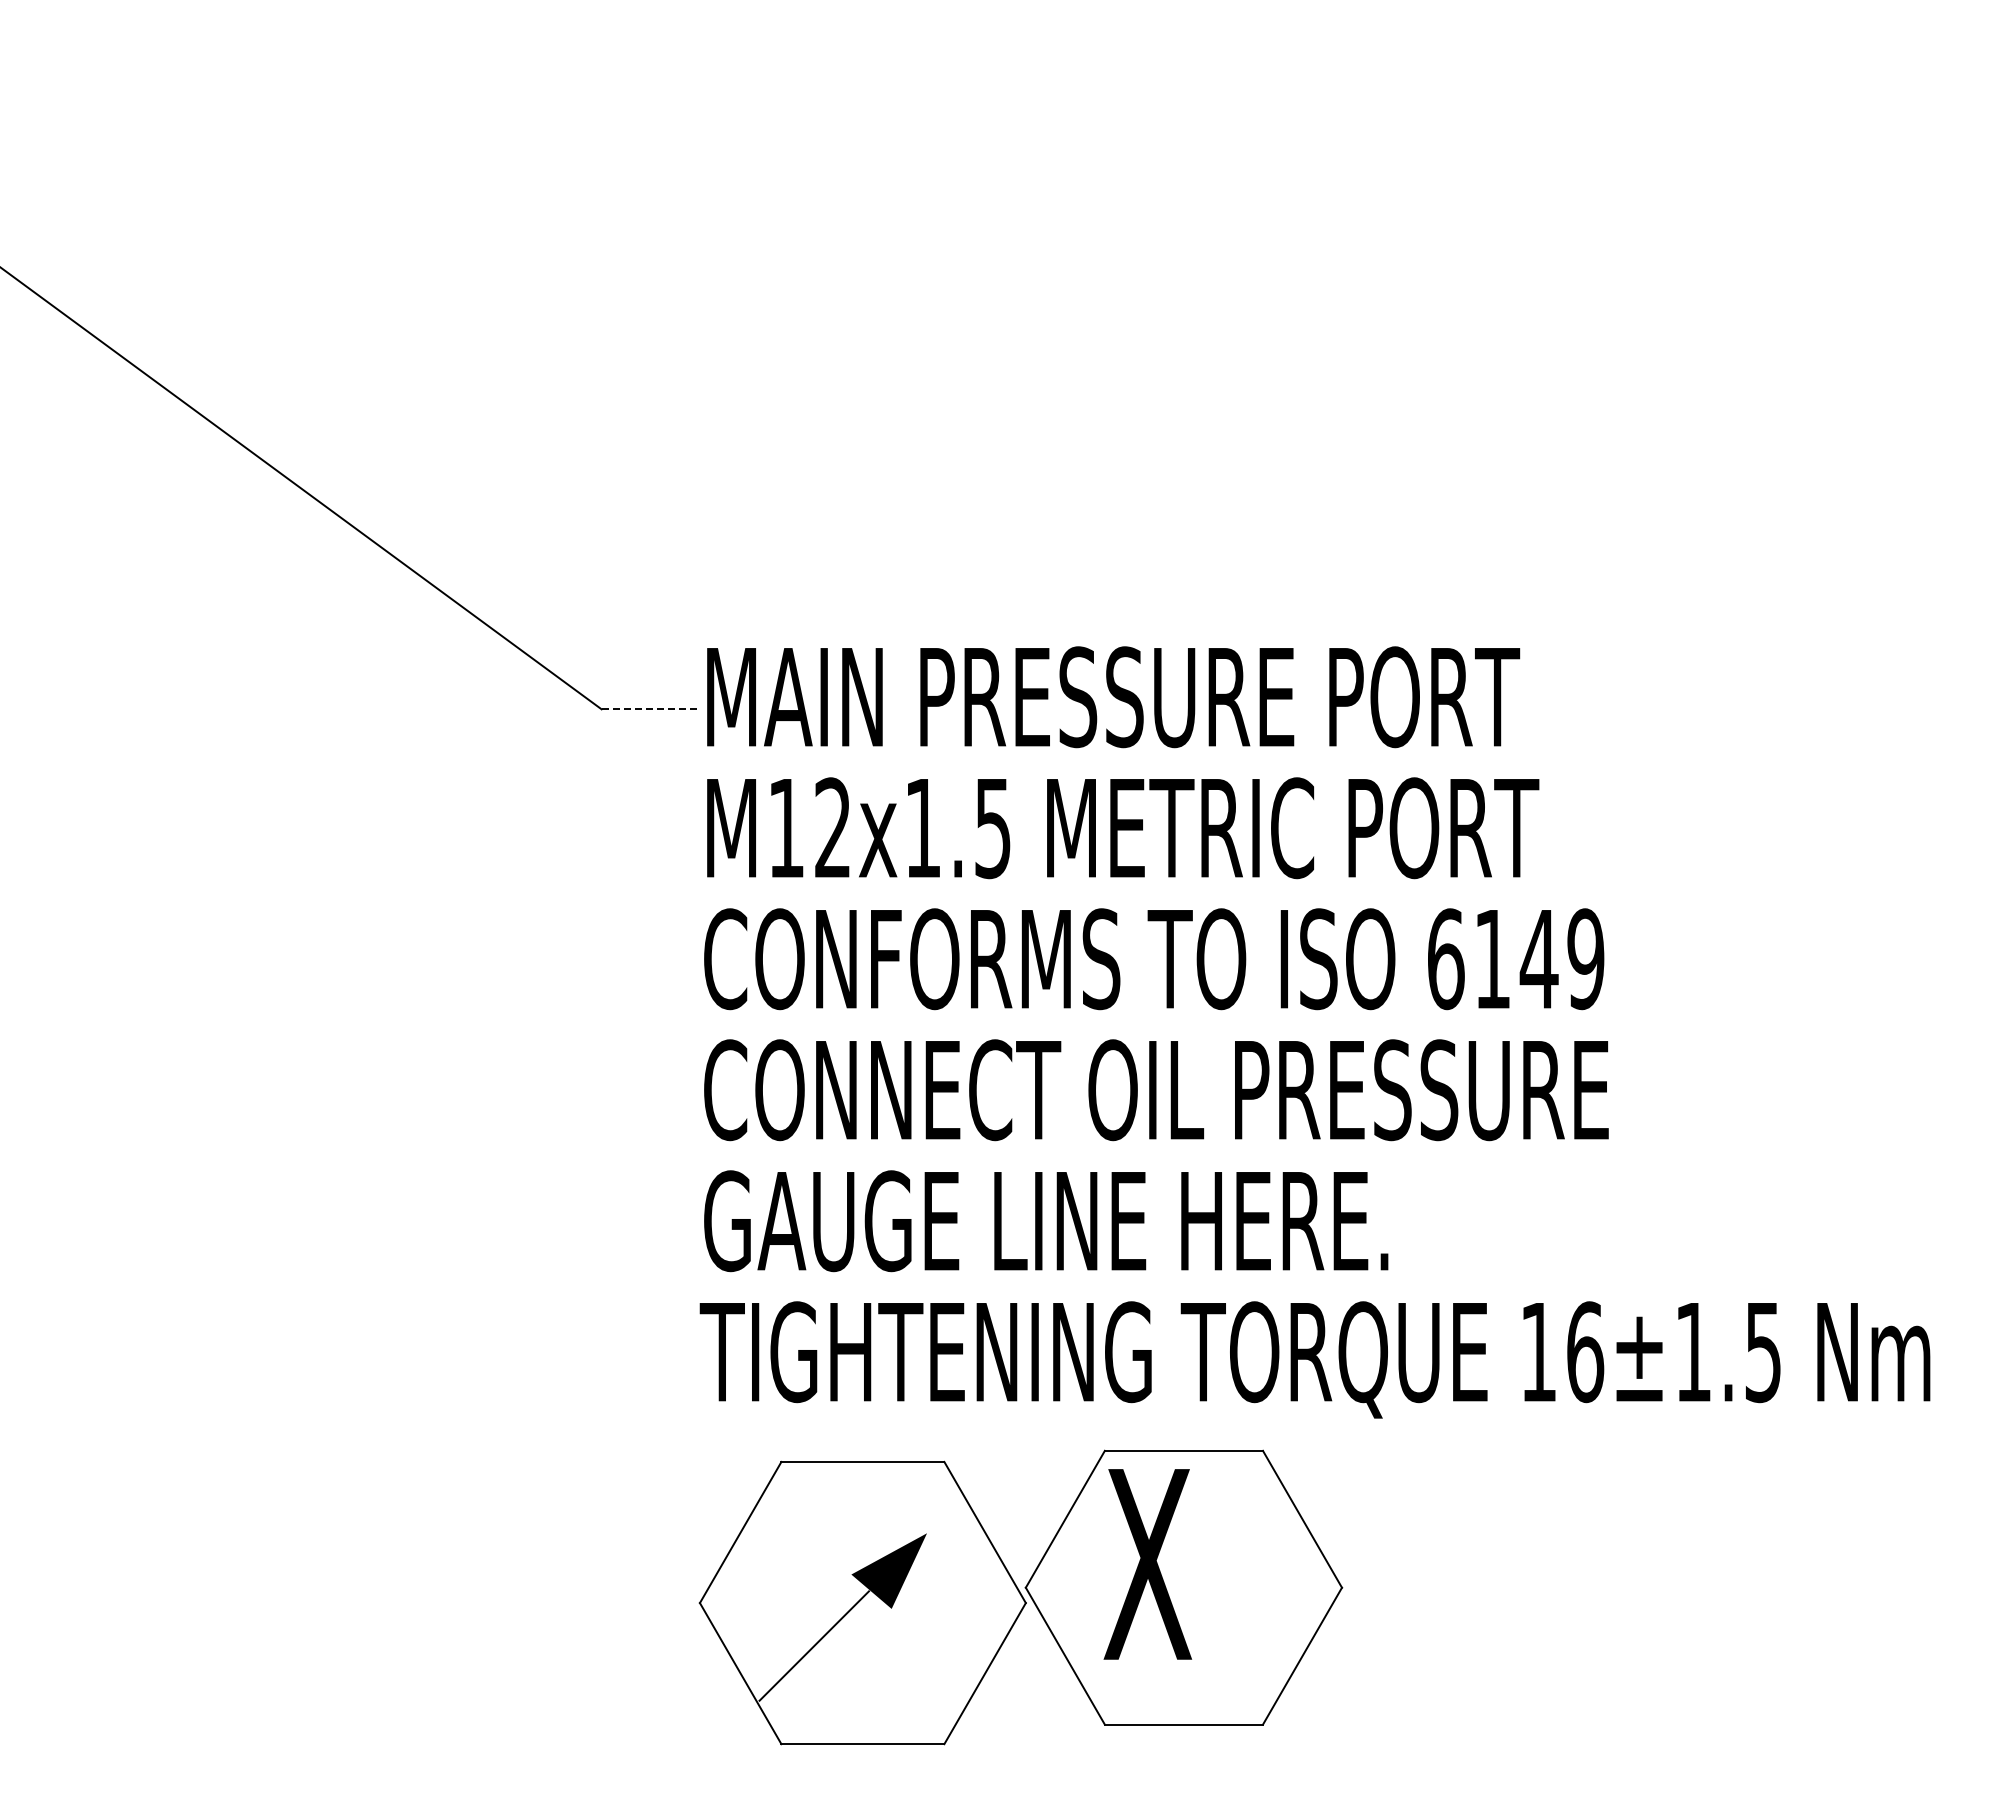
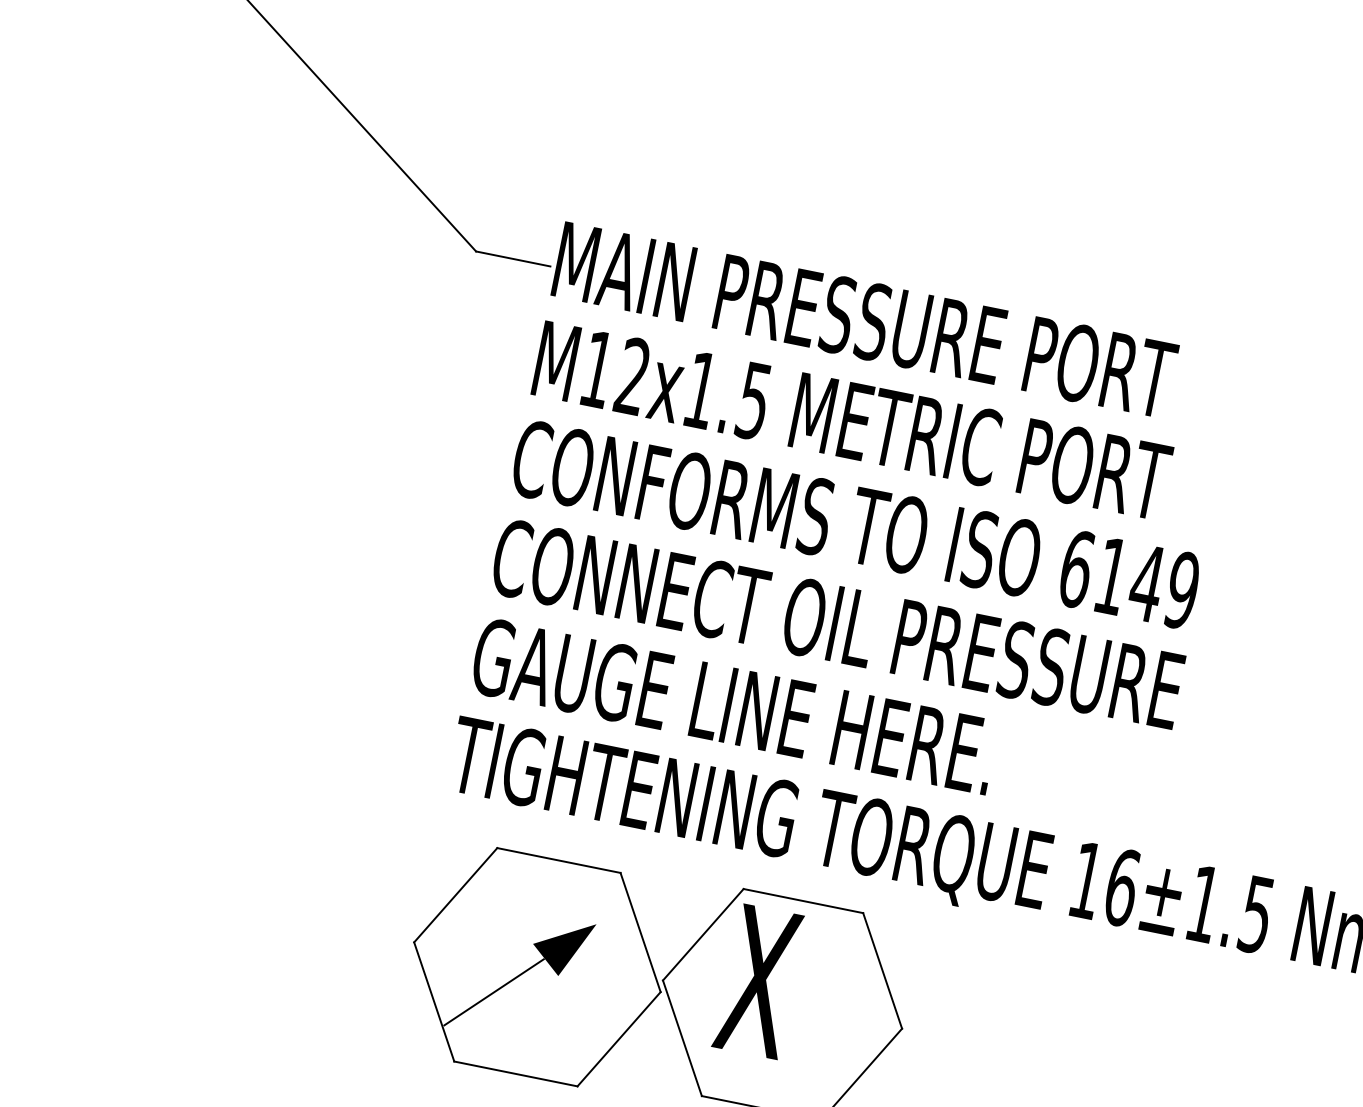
line: (651, 709) -> (513, 259), dashed -> solid

